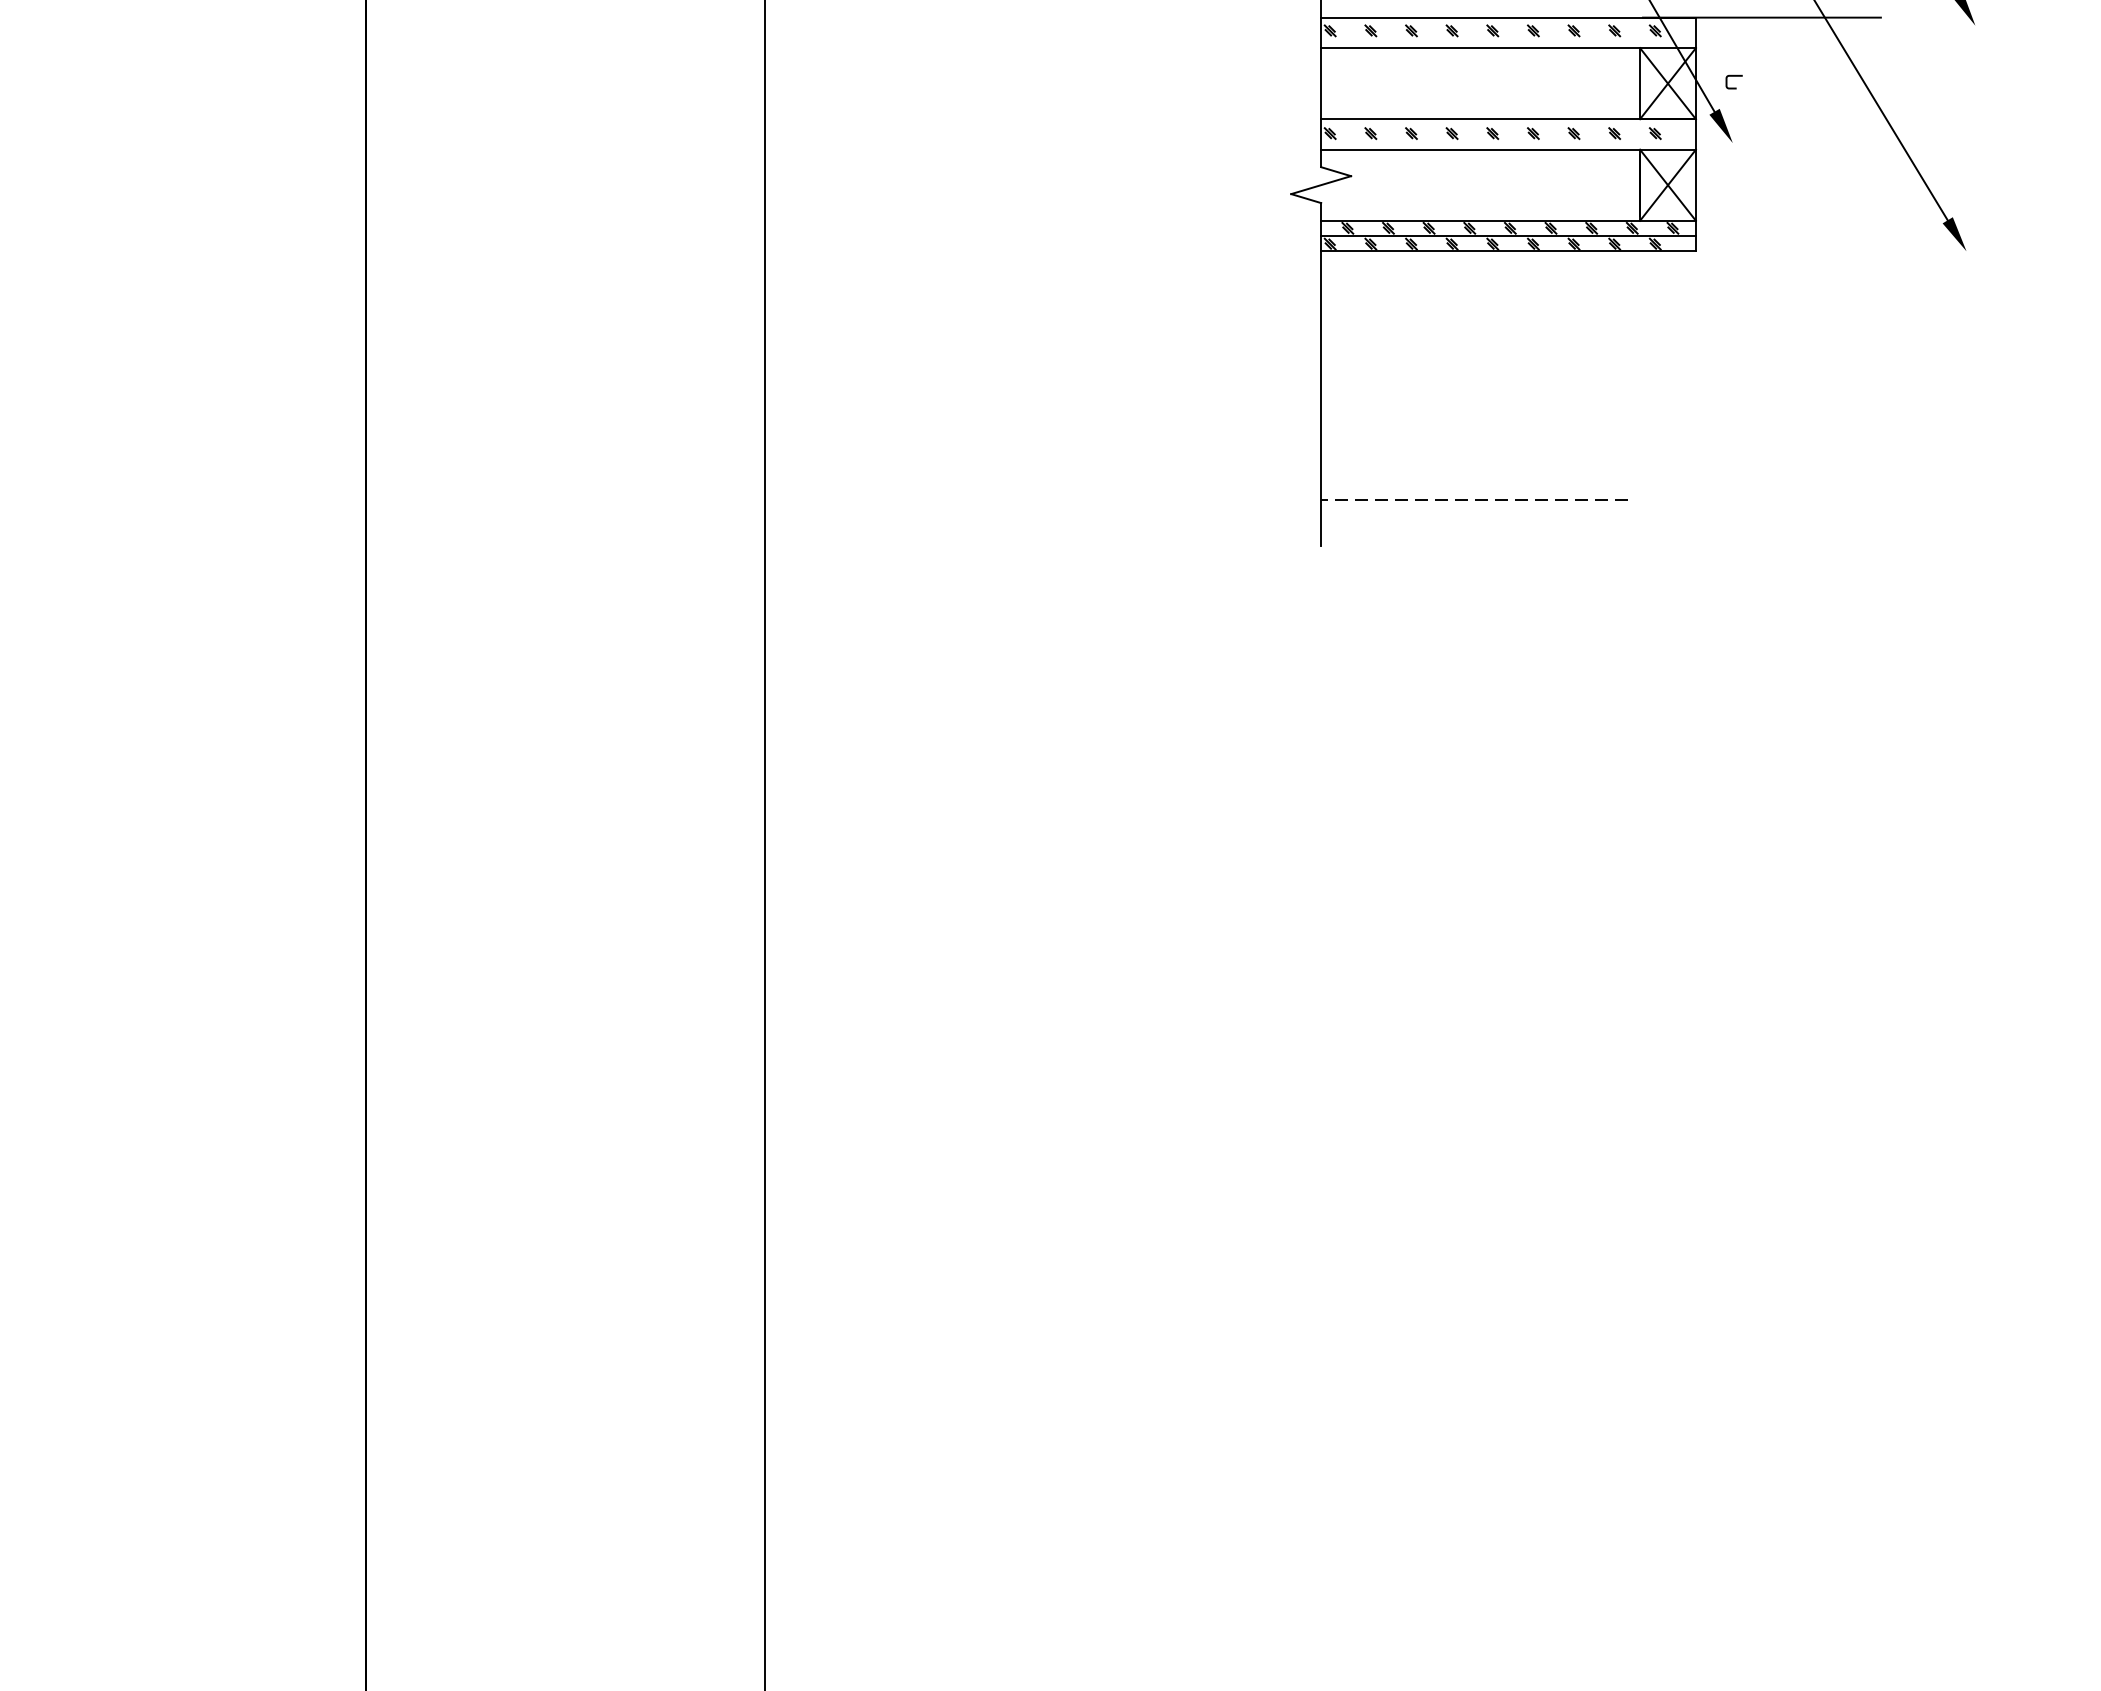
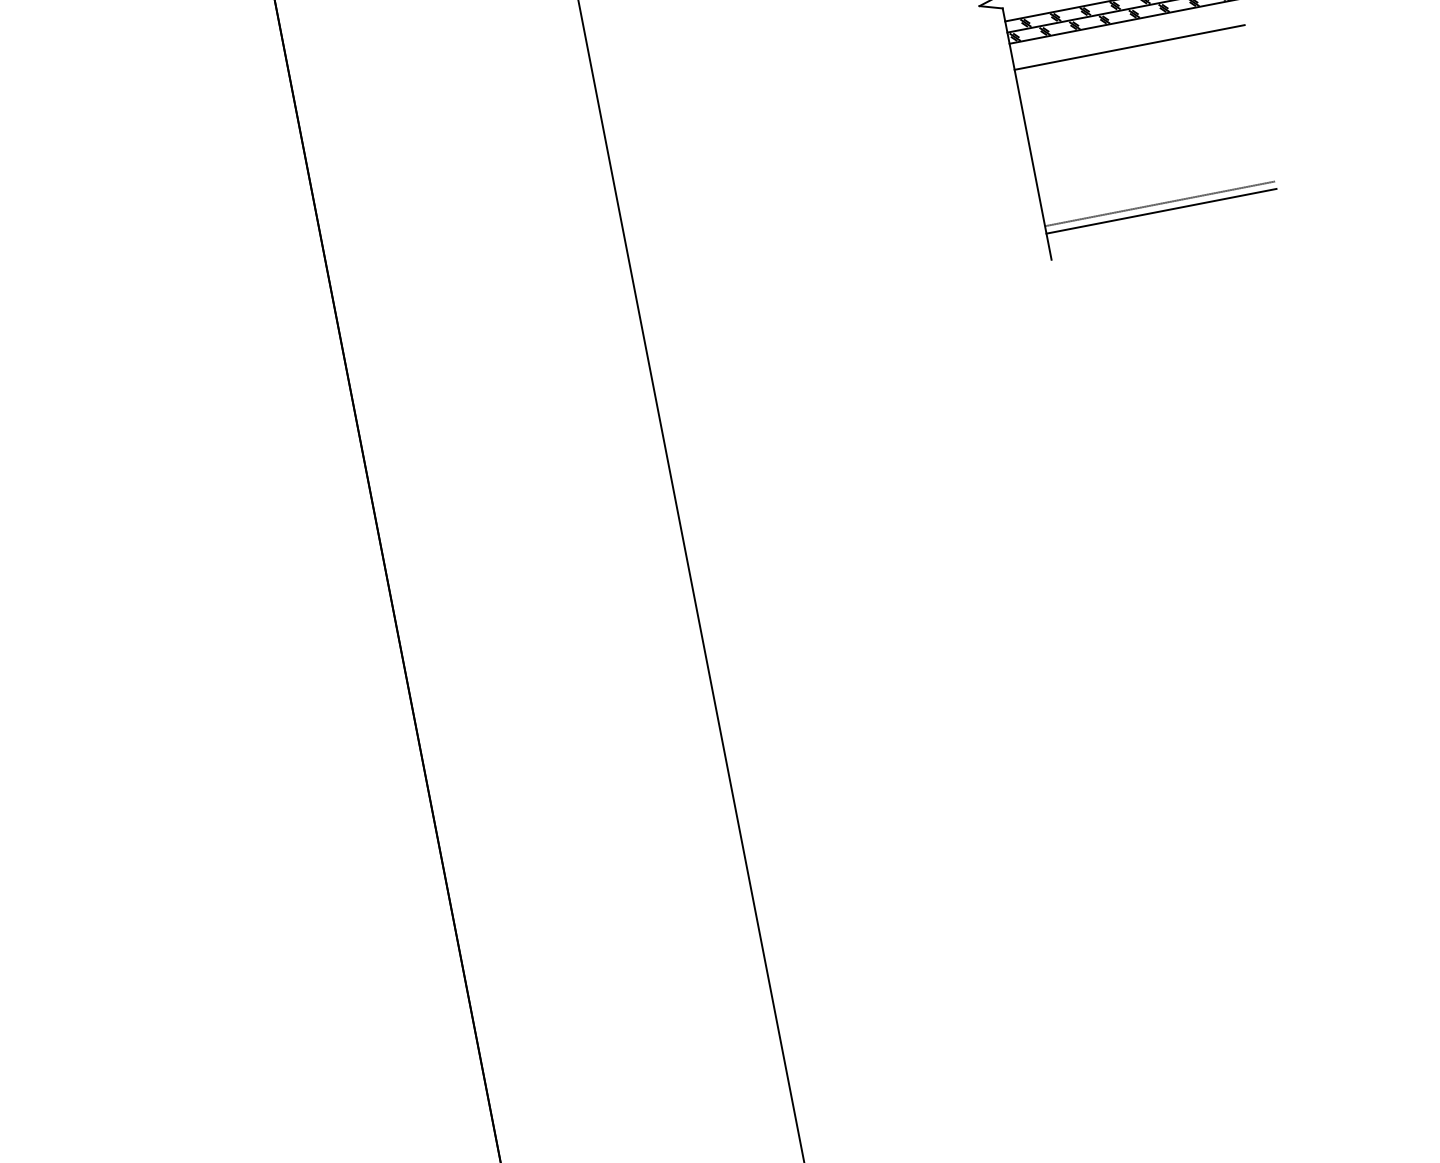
line: (1477, 286) -> (1129, 47), added
line: (1477, 510) -> (1161, 211), added

